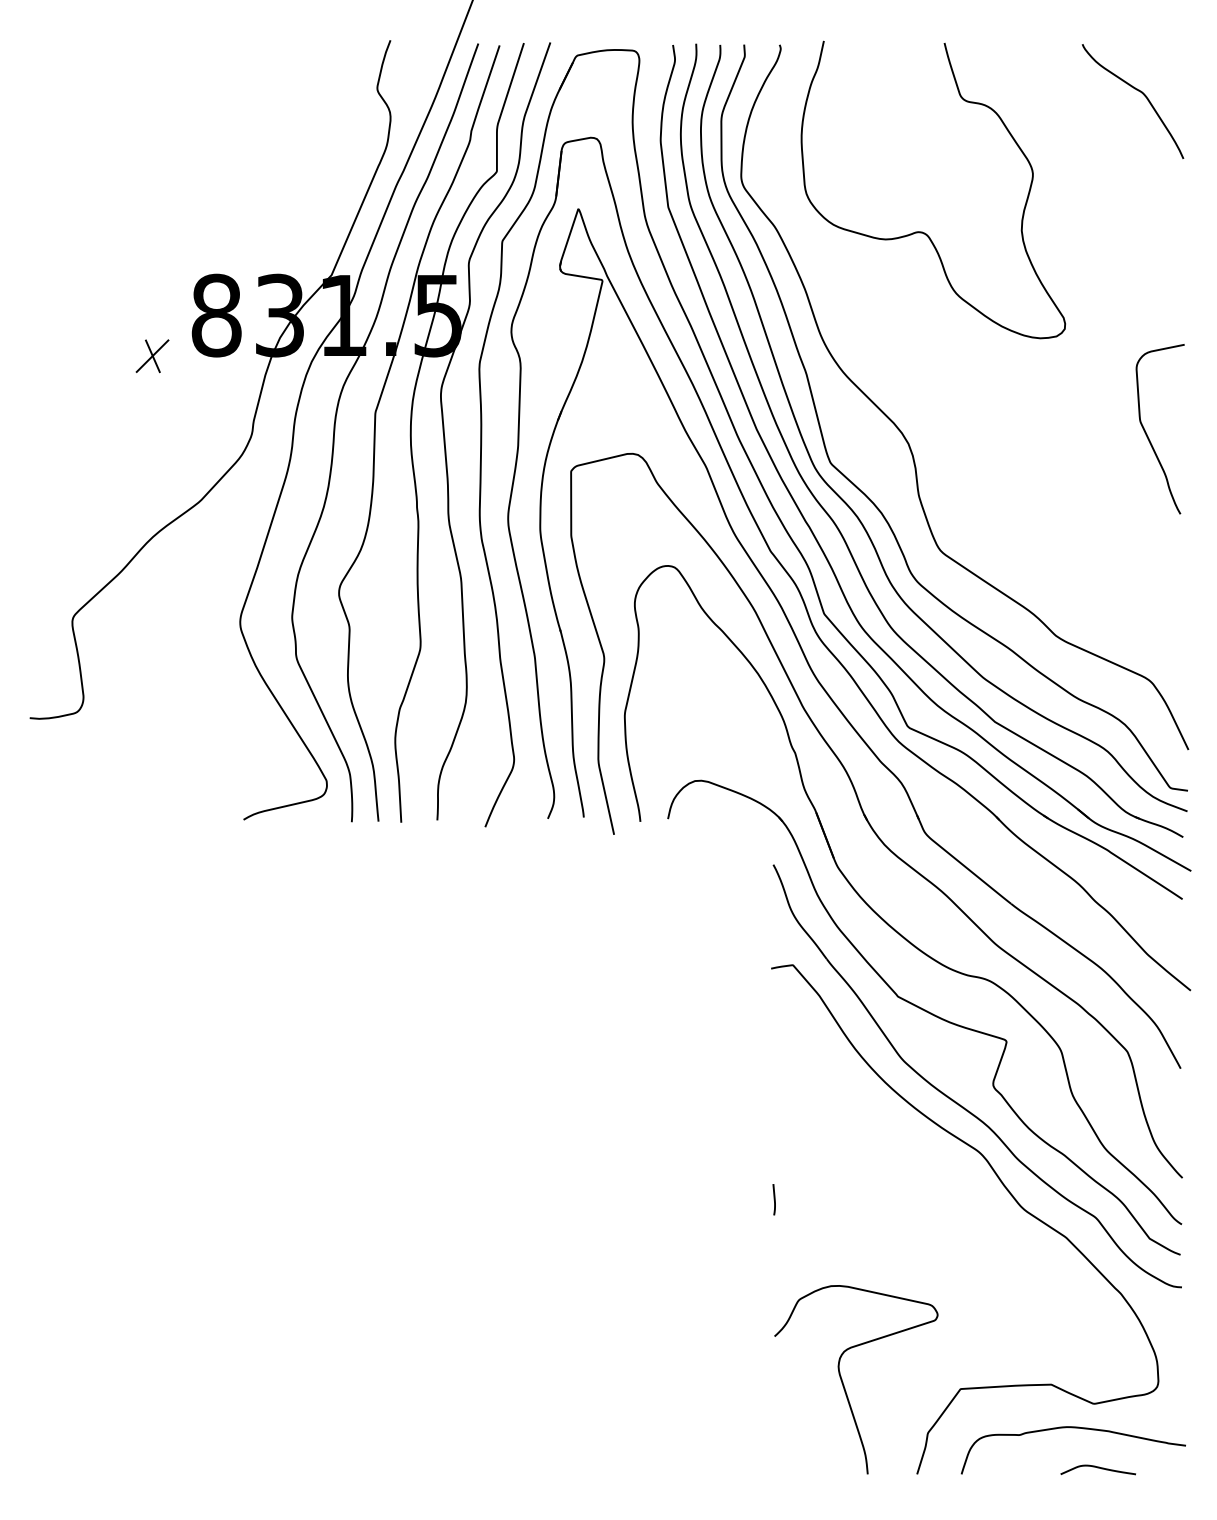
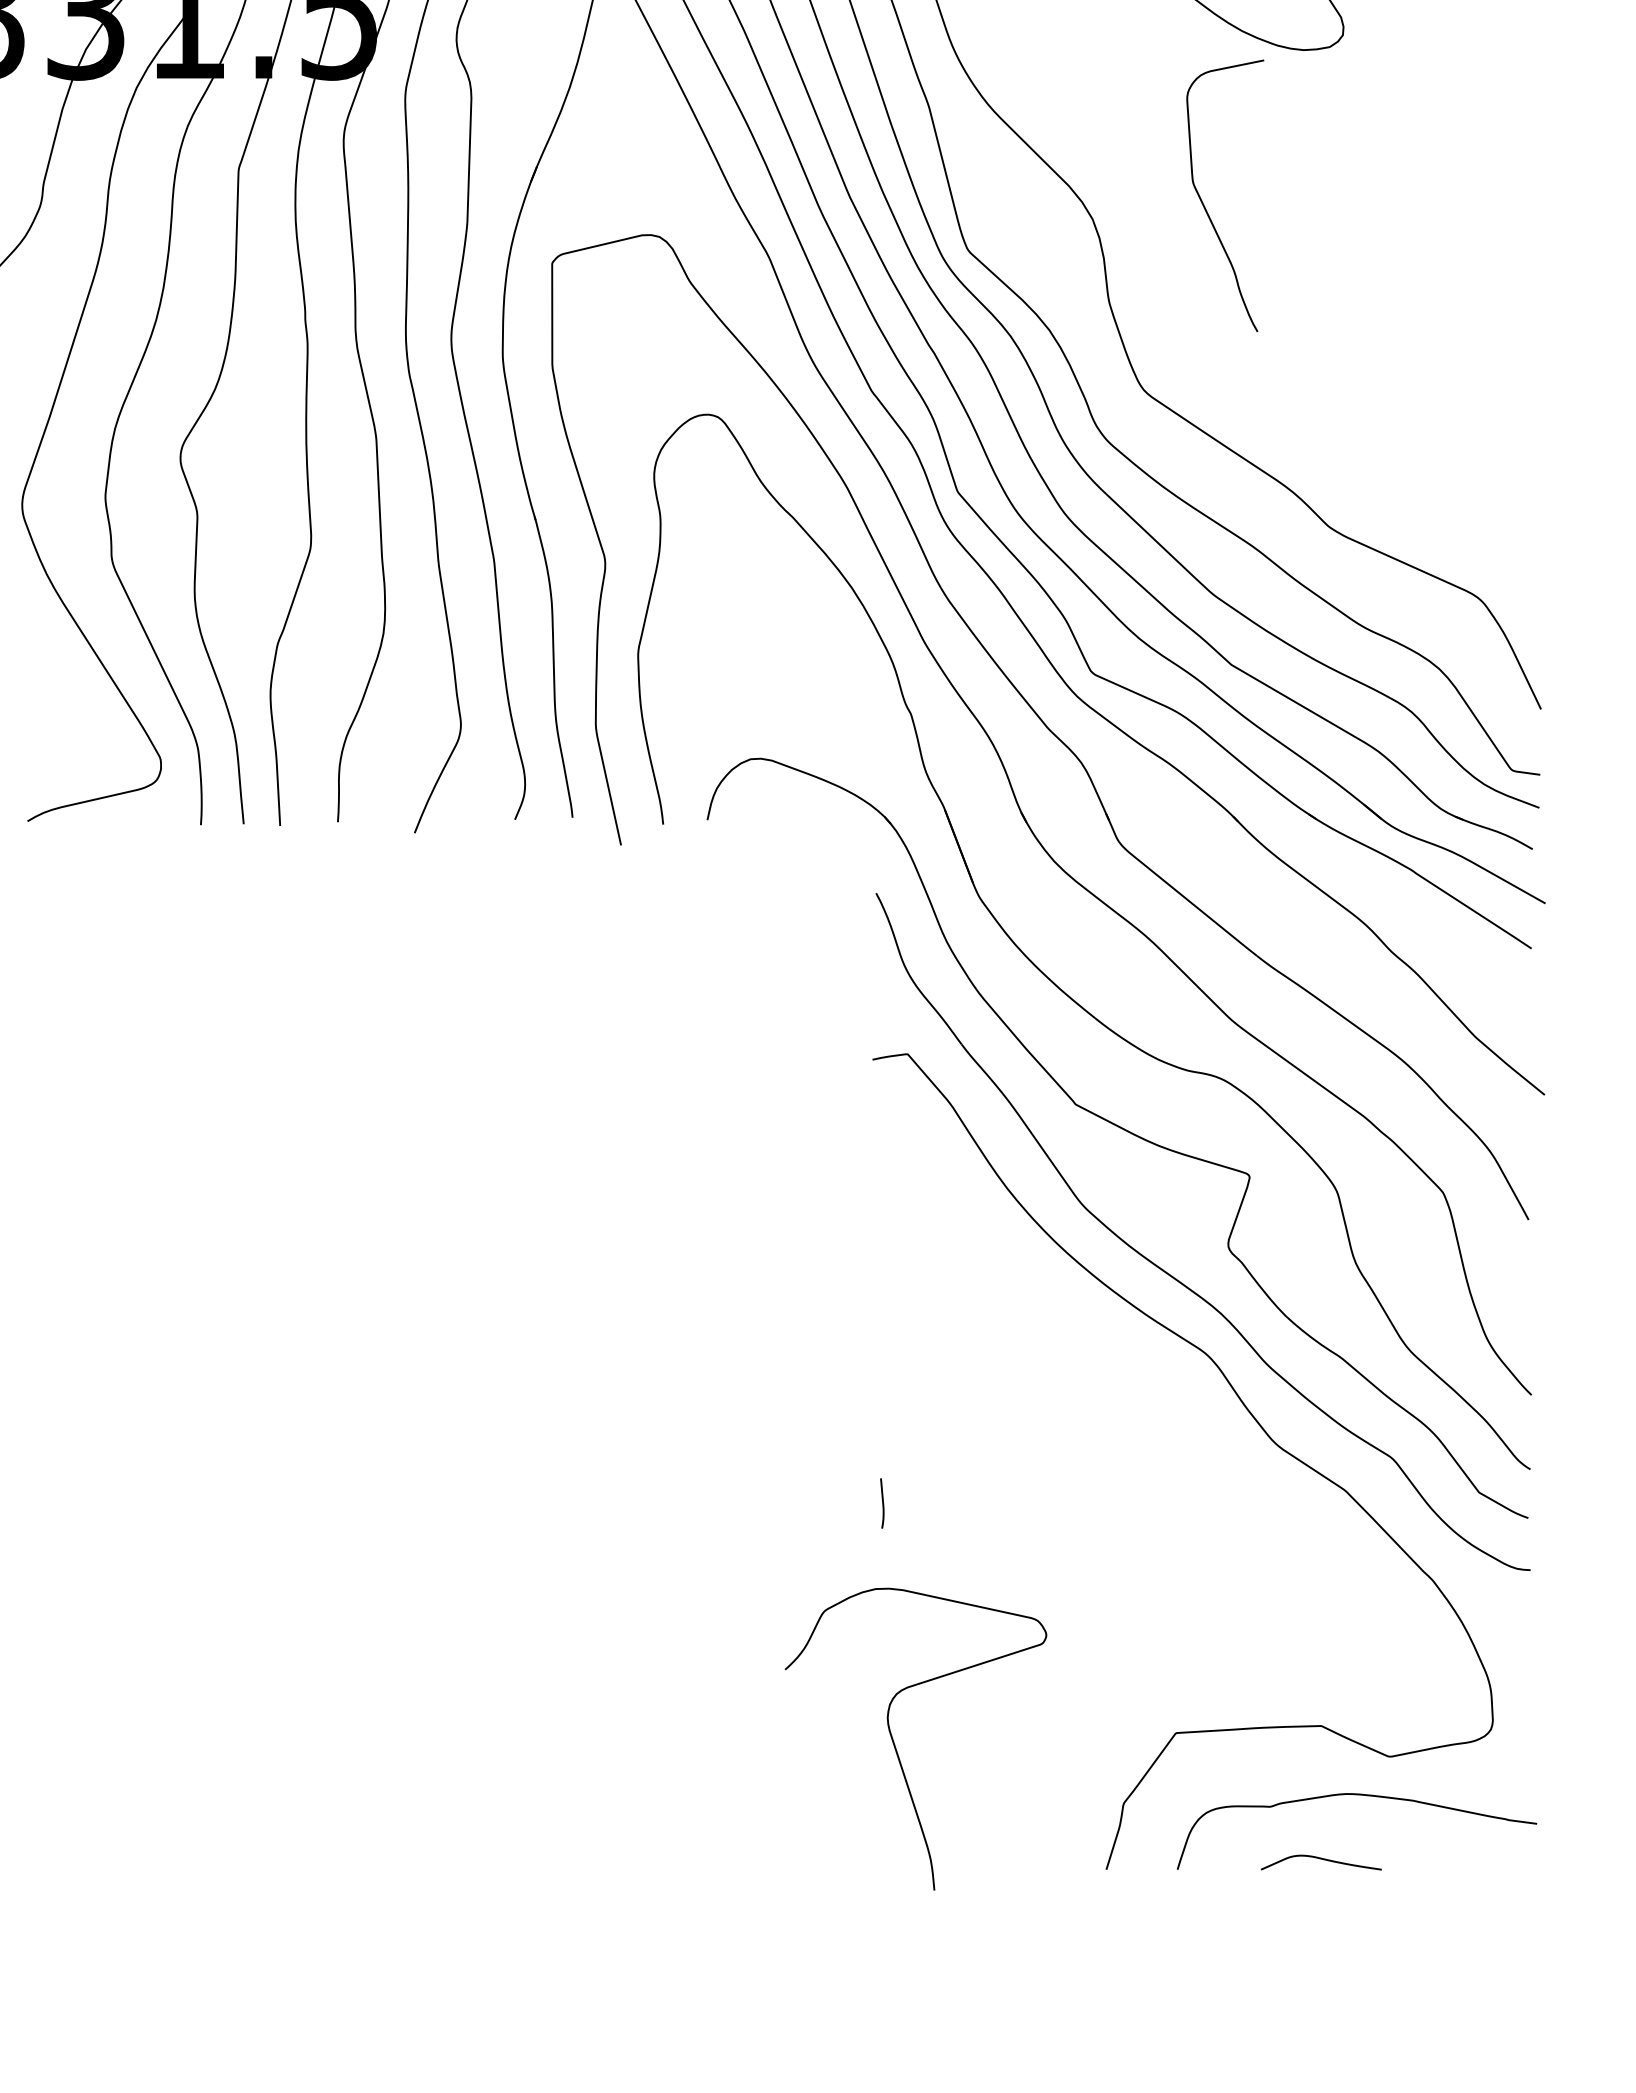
curve: (1147, 434) -> (1204, 204), moved
line: (773, 1199) -> (881, 1503), moved
curve: (843, 1382) -> (895, 1743), moved
curve: (1097, 1468) -> (1320, 1860), moved

